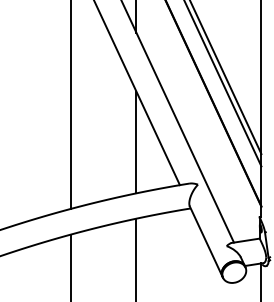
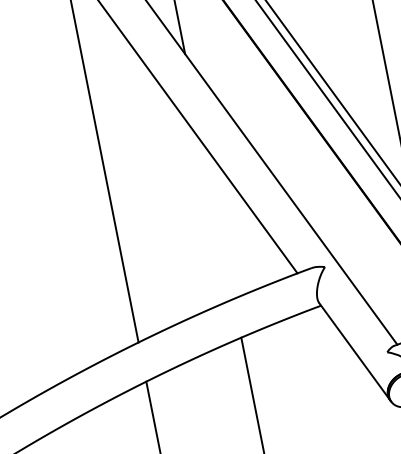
line: (136, 142) -> (218, 221), removed

